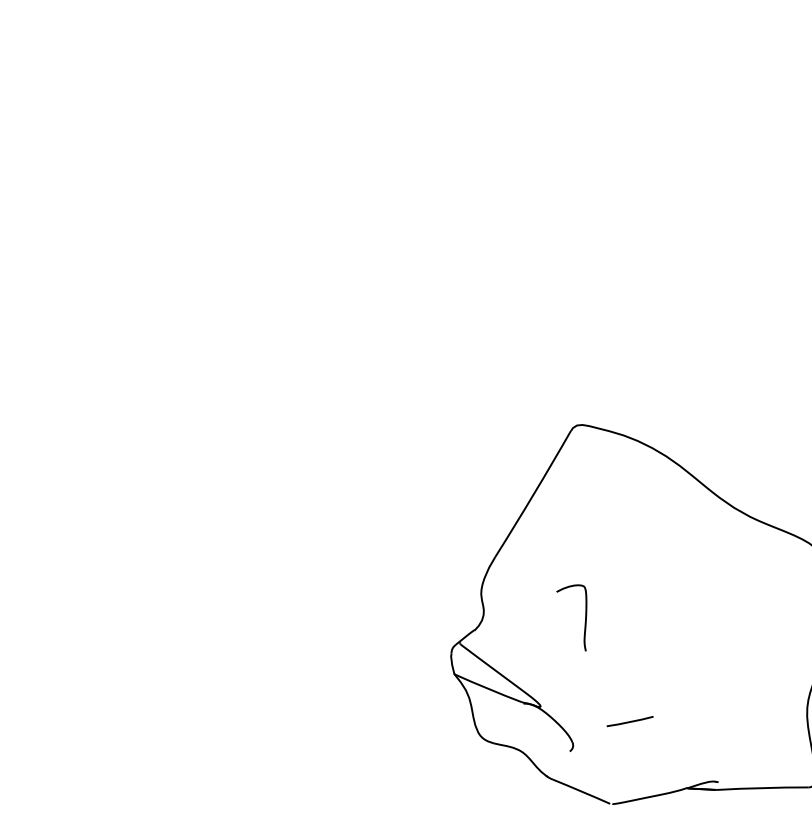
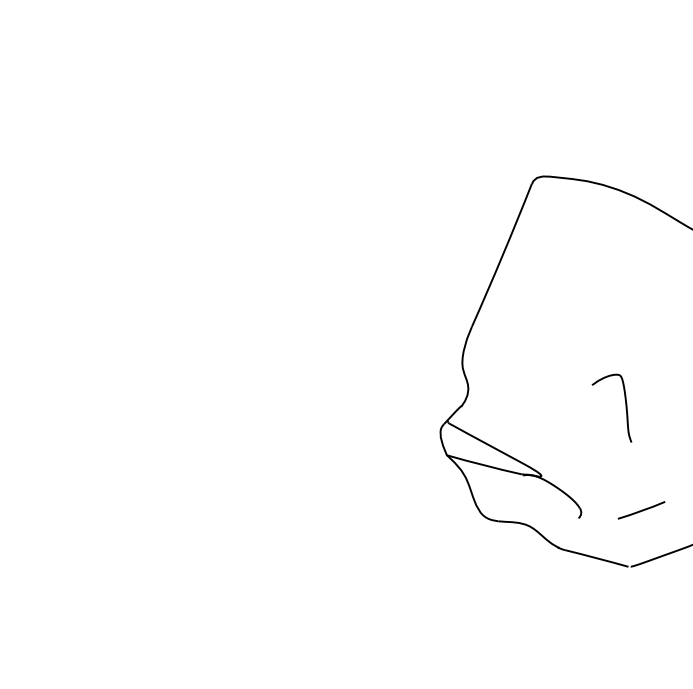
curve: (584, 622) -> (625, 412), moved
line: (629, 721) -> (640, 510), moved

